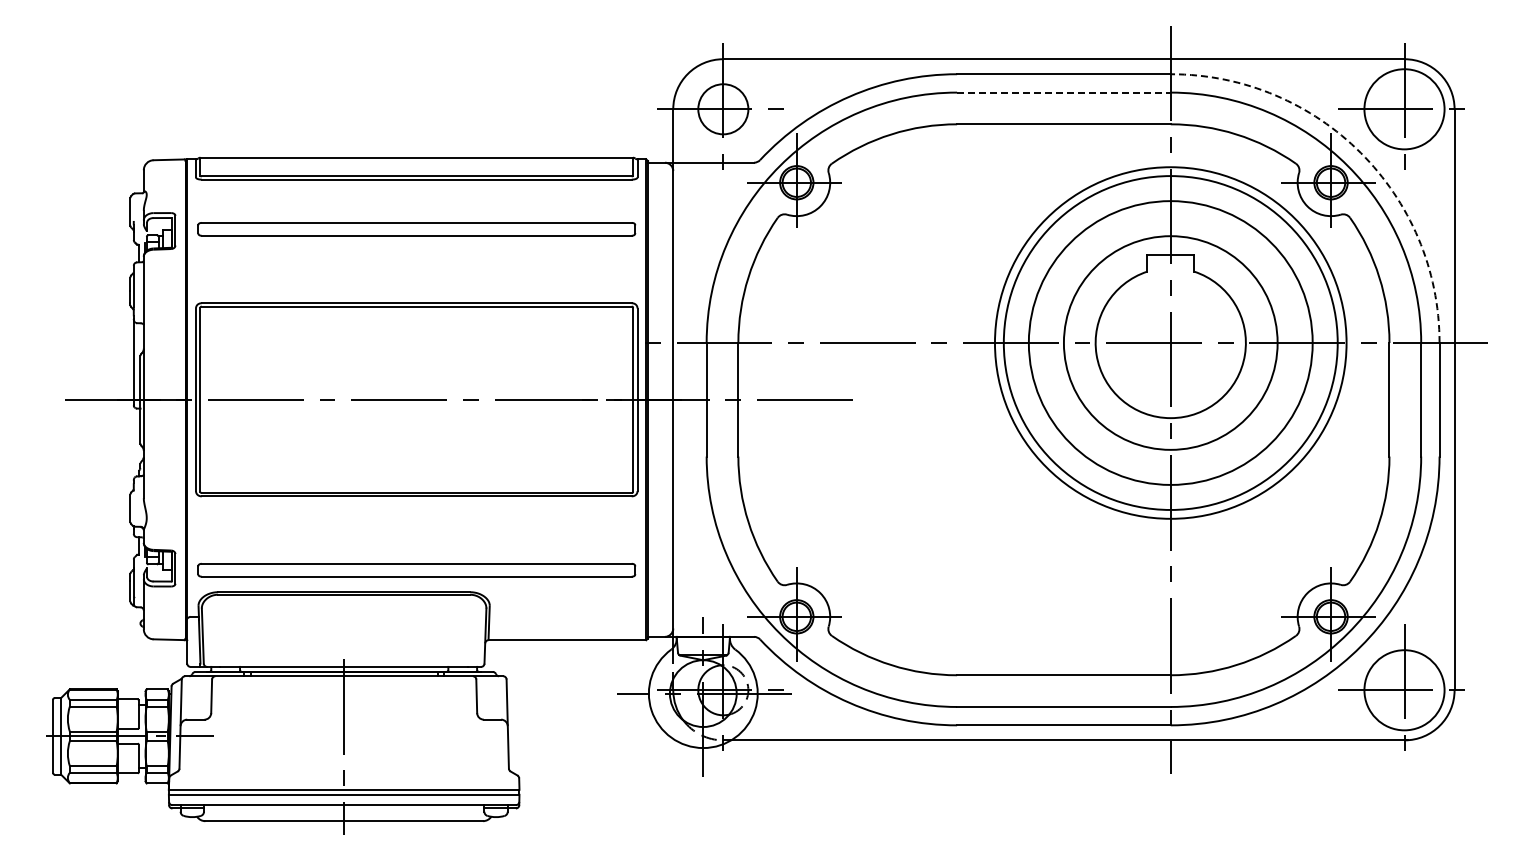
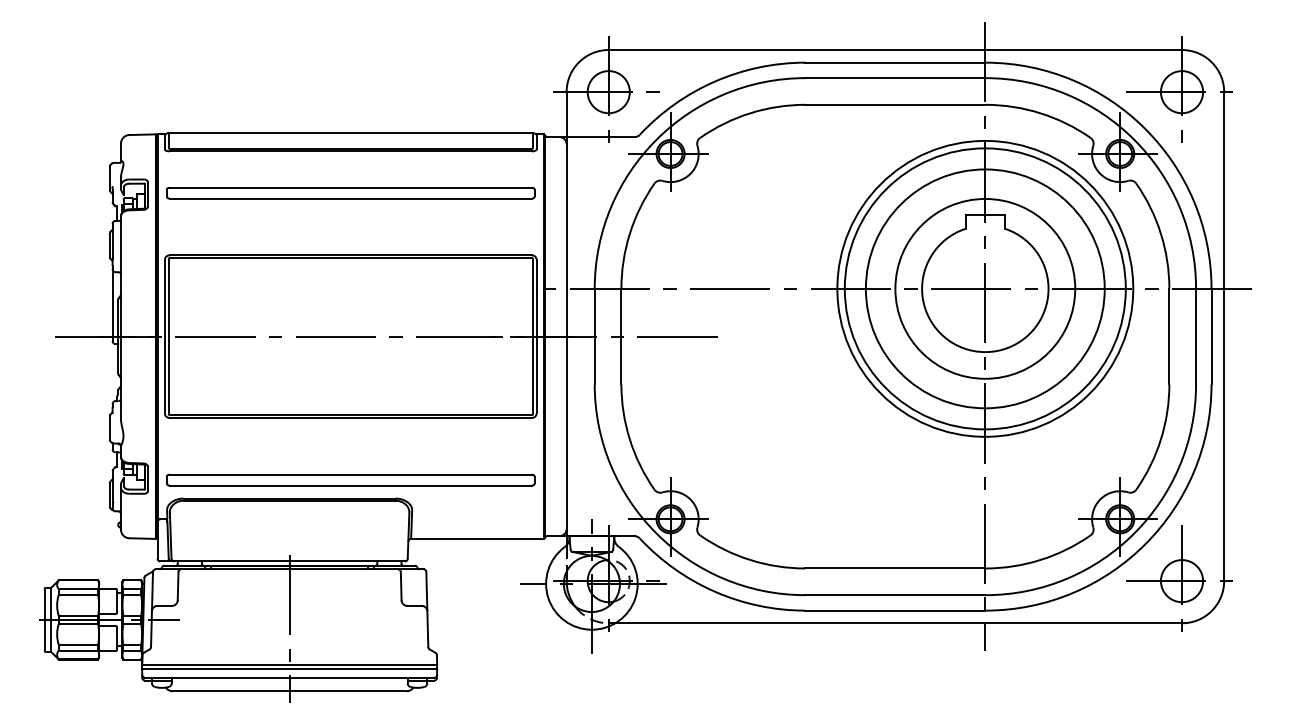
line: (1063, 92) -> (895, 78), dashed -> solid
circle: (1404, 109) -> (1182, 92), size x0.62
arc: (1360, 152) -> (1144, 128), dashed -> solid
circle: (1404, 690) -> (1182, 581), size x0.62

